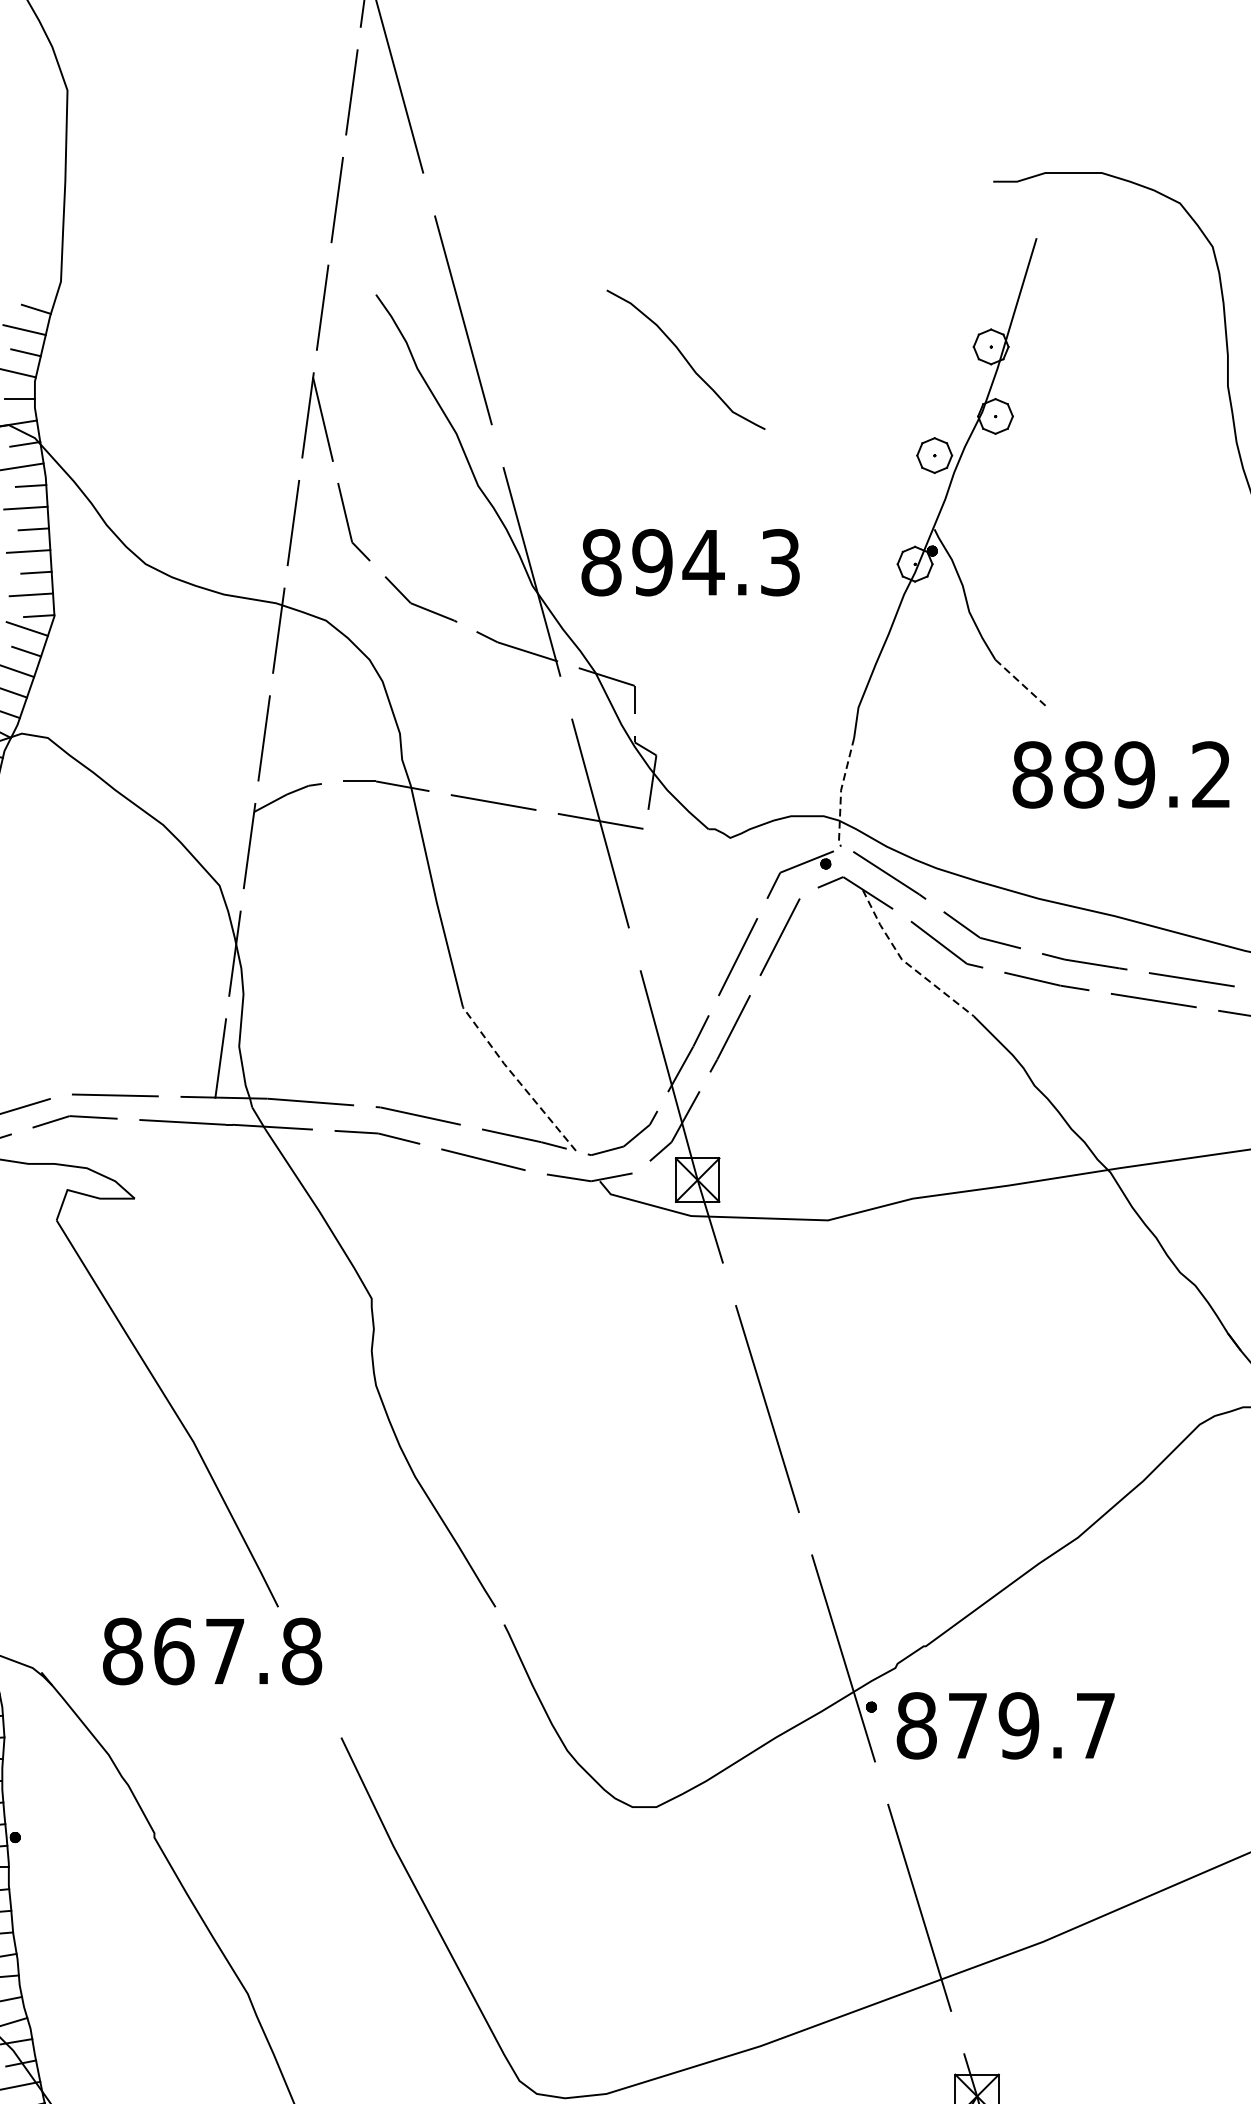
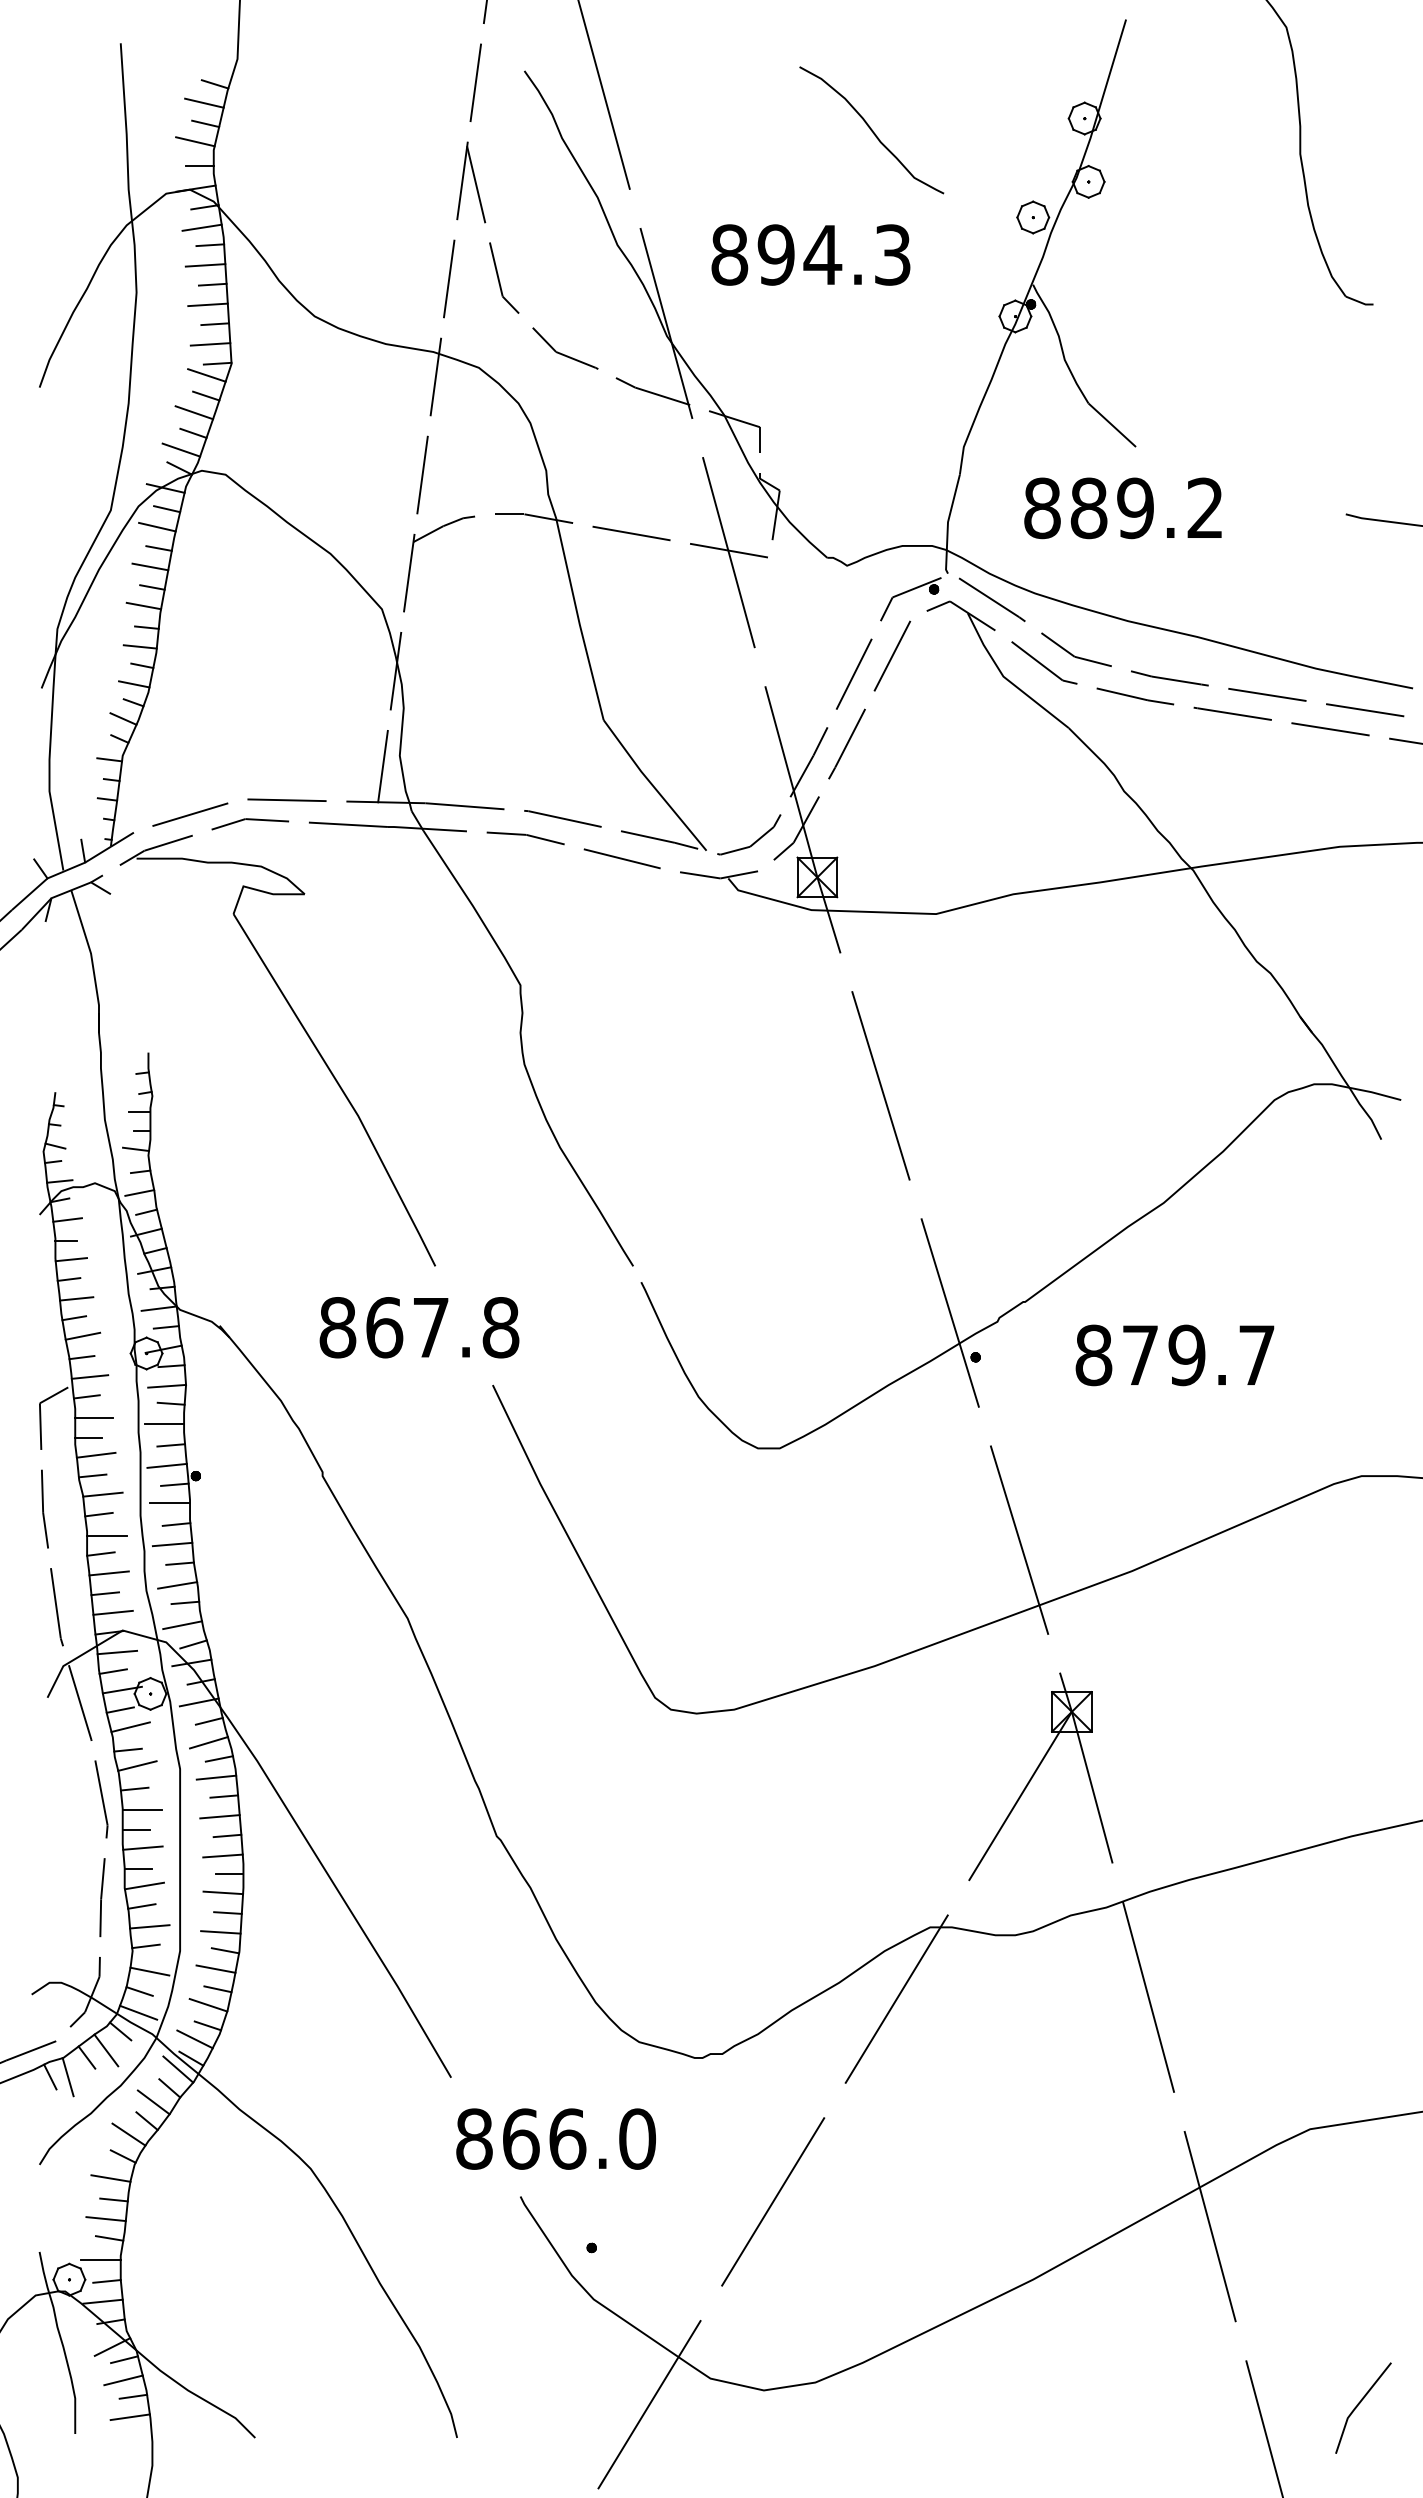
curve: (685, 360) -> (871, 130), moved
text: (690, 562) -> (810, 254), moved
line: (1021, 683) -> (1112, 425), dashed -> solid
text: (1120, 775) -> (1122, 508), moved
line: (840, 792) -> (947, 524), dashed -> solid
line: (905, 962) -> (1006, 679), dashed -> solid
line: (517, 1080) -> (653, 786), dashed -> solid
text: (212, 1651) -> (419, 1327), moved
text: (1005, 1725) -> (1174, 1355), moved

